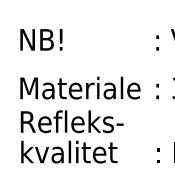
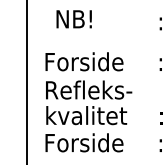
text: (40, 40) -> (73, 19), moved
text: (81, 87) -> (96, 61), Materiale -> Forside

